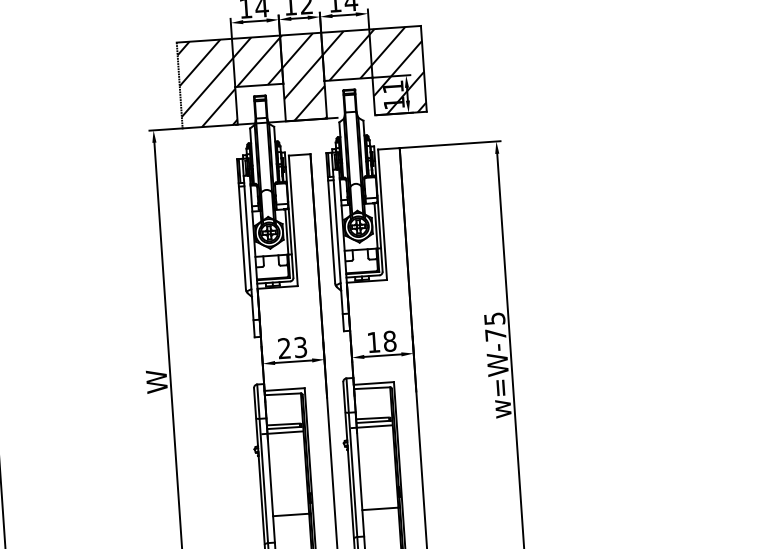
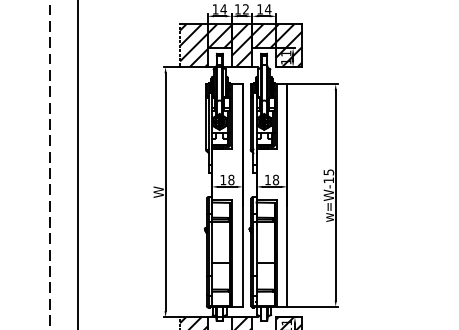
text: (495, 335) -> (328, 180), w=W-75 -> w=W-15
text: (292, 346) -> (227, 179), 23 -> 18

